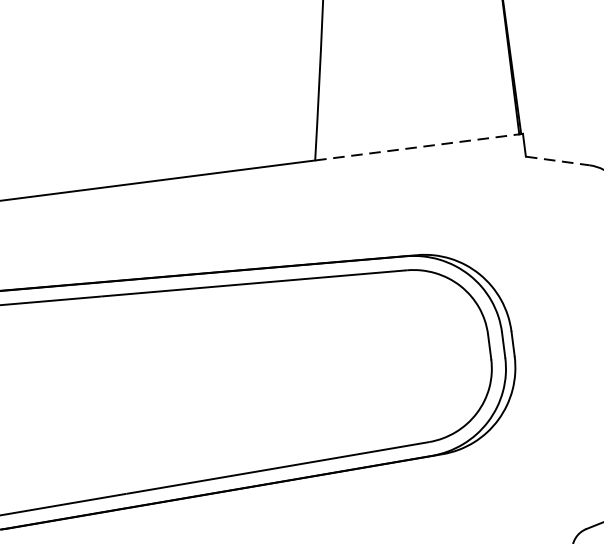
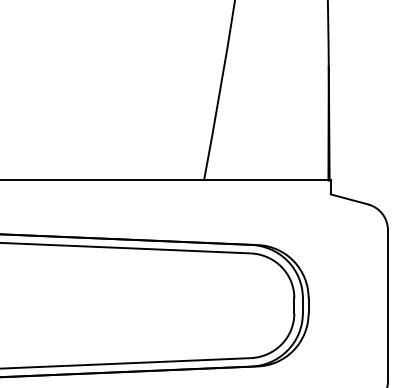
line: (417, 147) -> (266, 180), dashed -> solid
line: (557, 161) -> (349, 199), dashed -> solid

